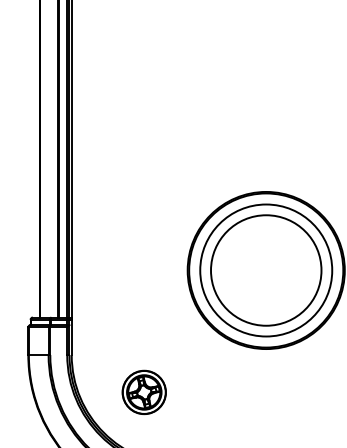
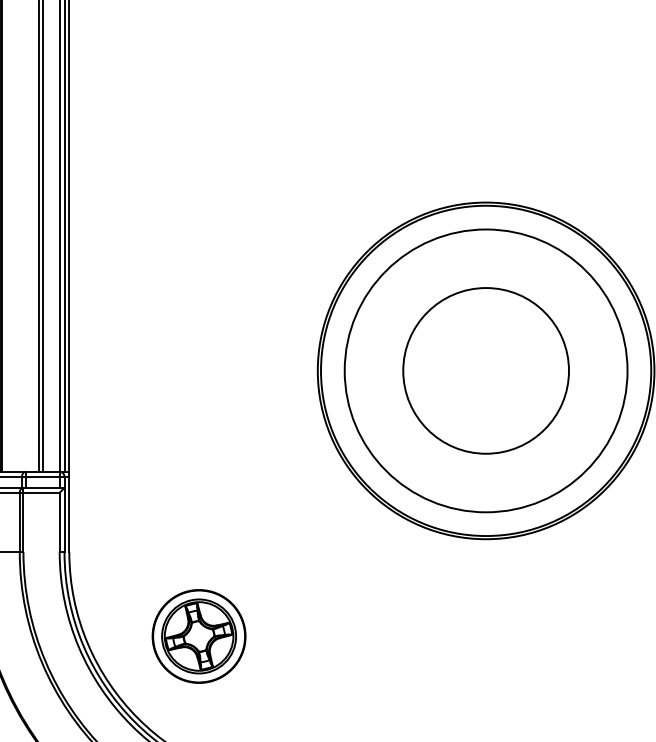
circle: (266, 270) -> (486, 370), size x0.7
part: (143, 391) -> (197, 634), moved

